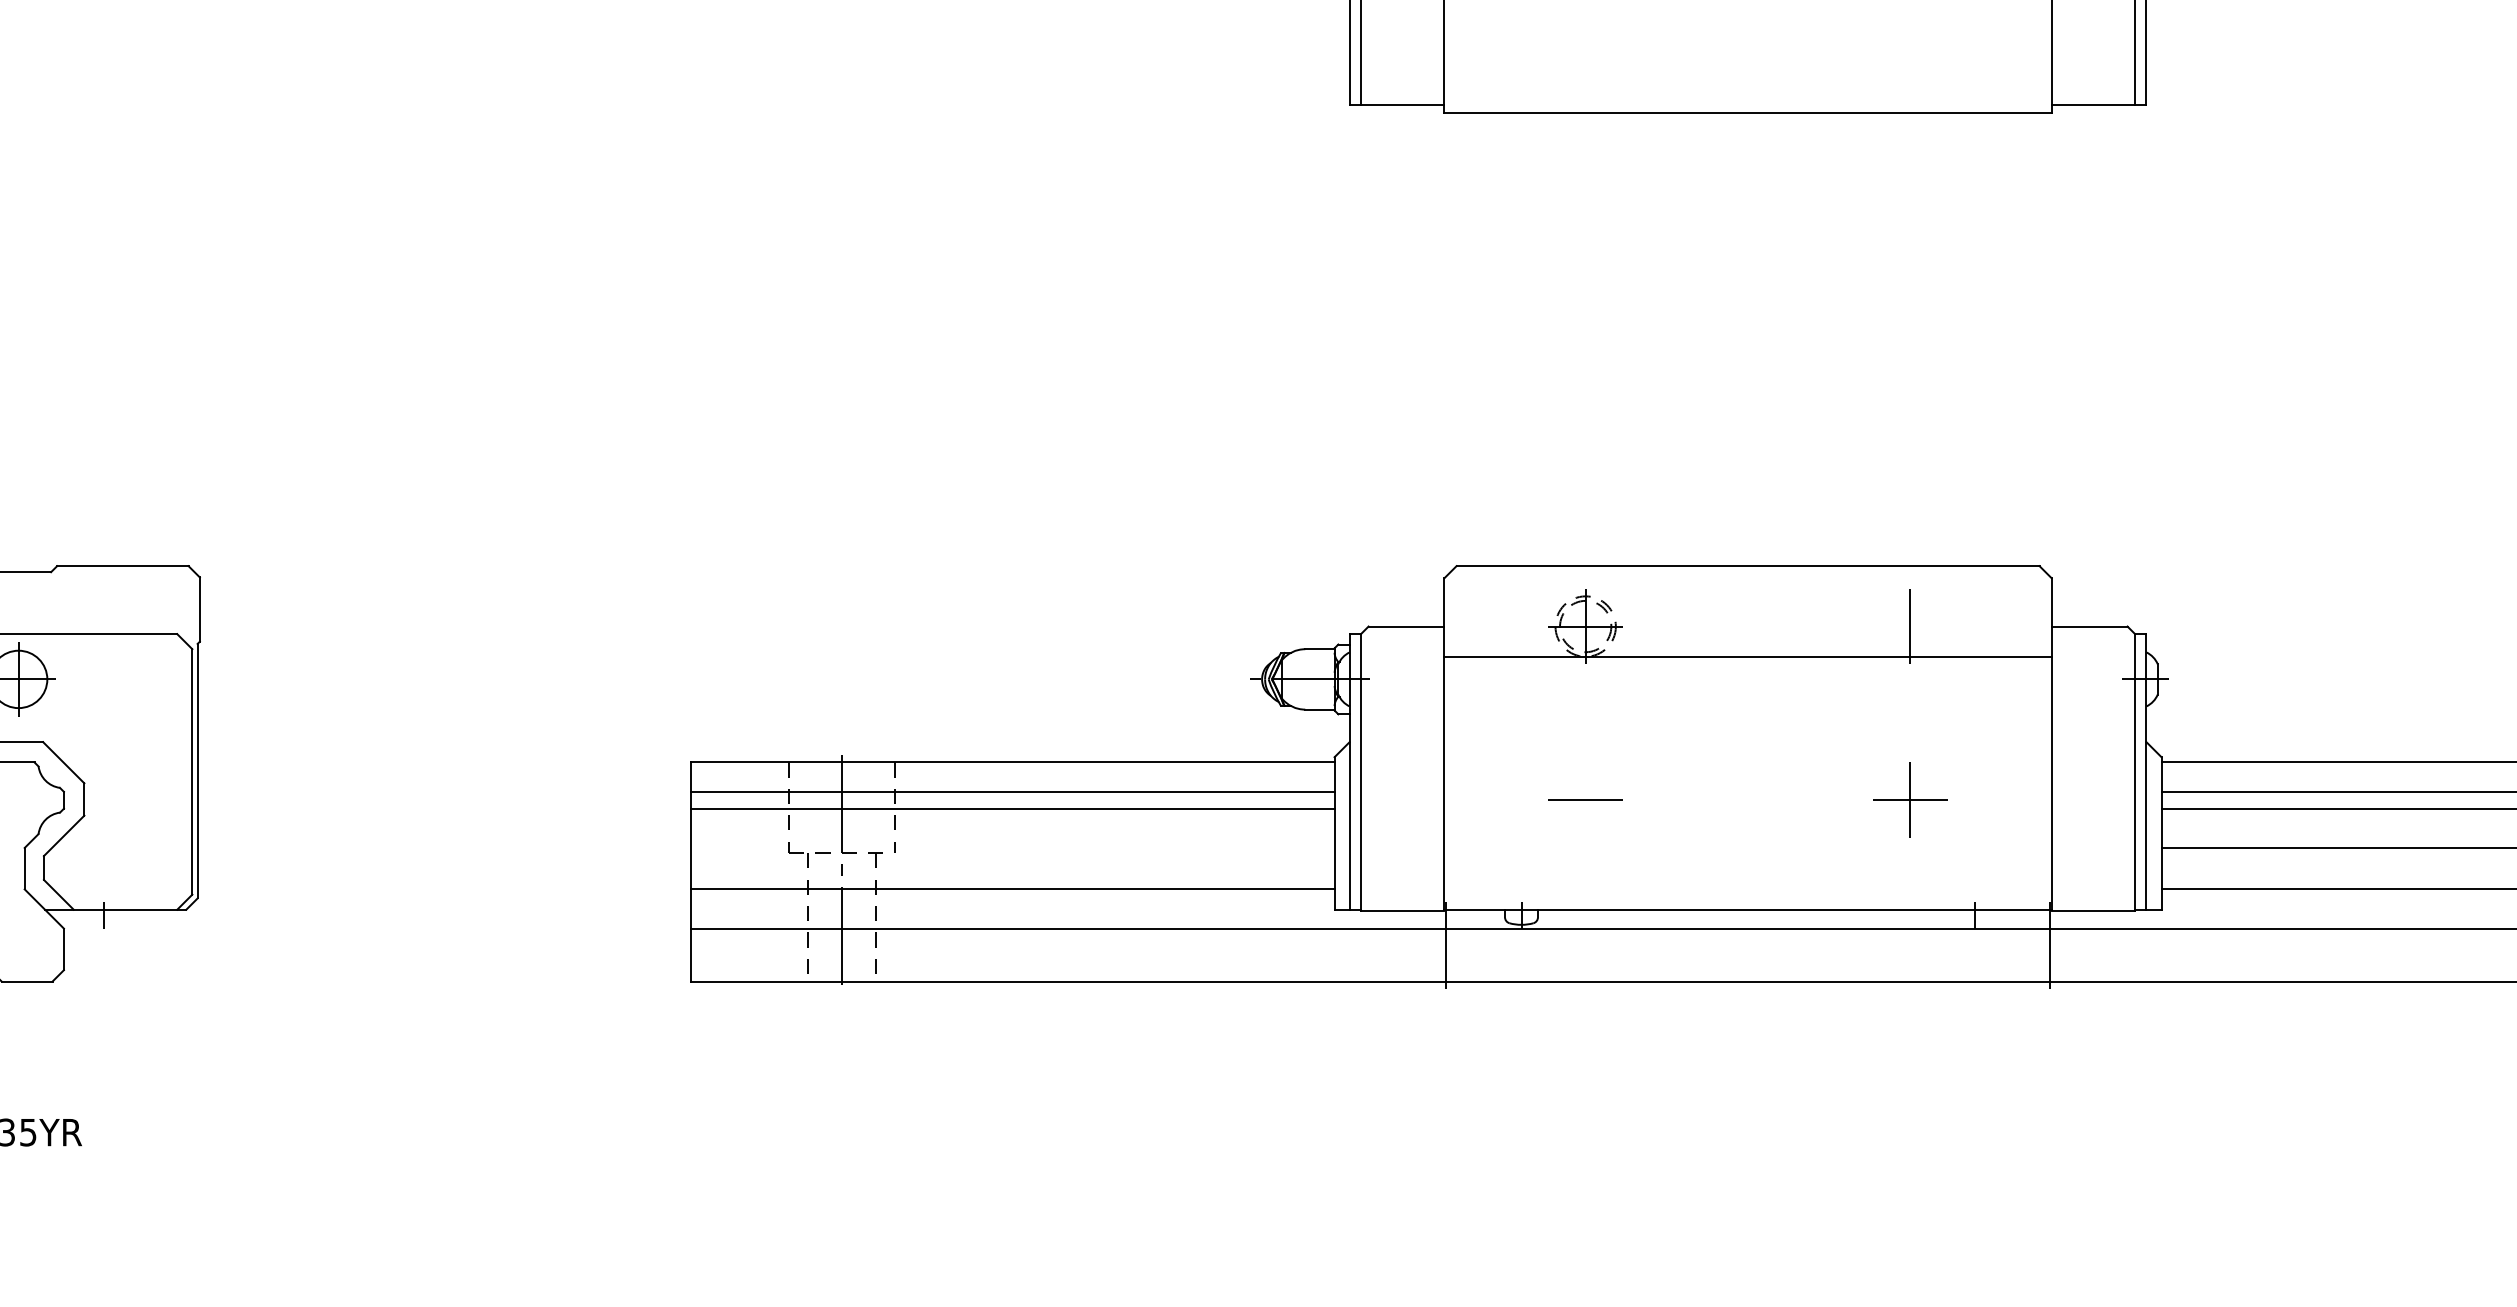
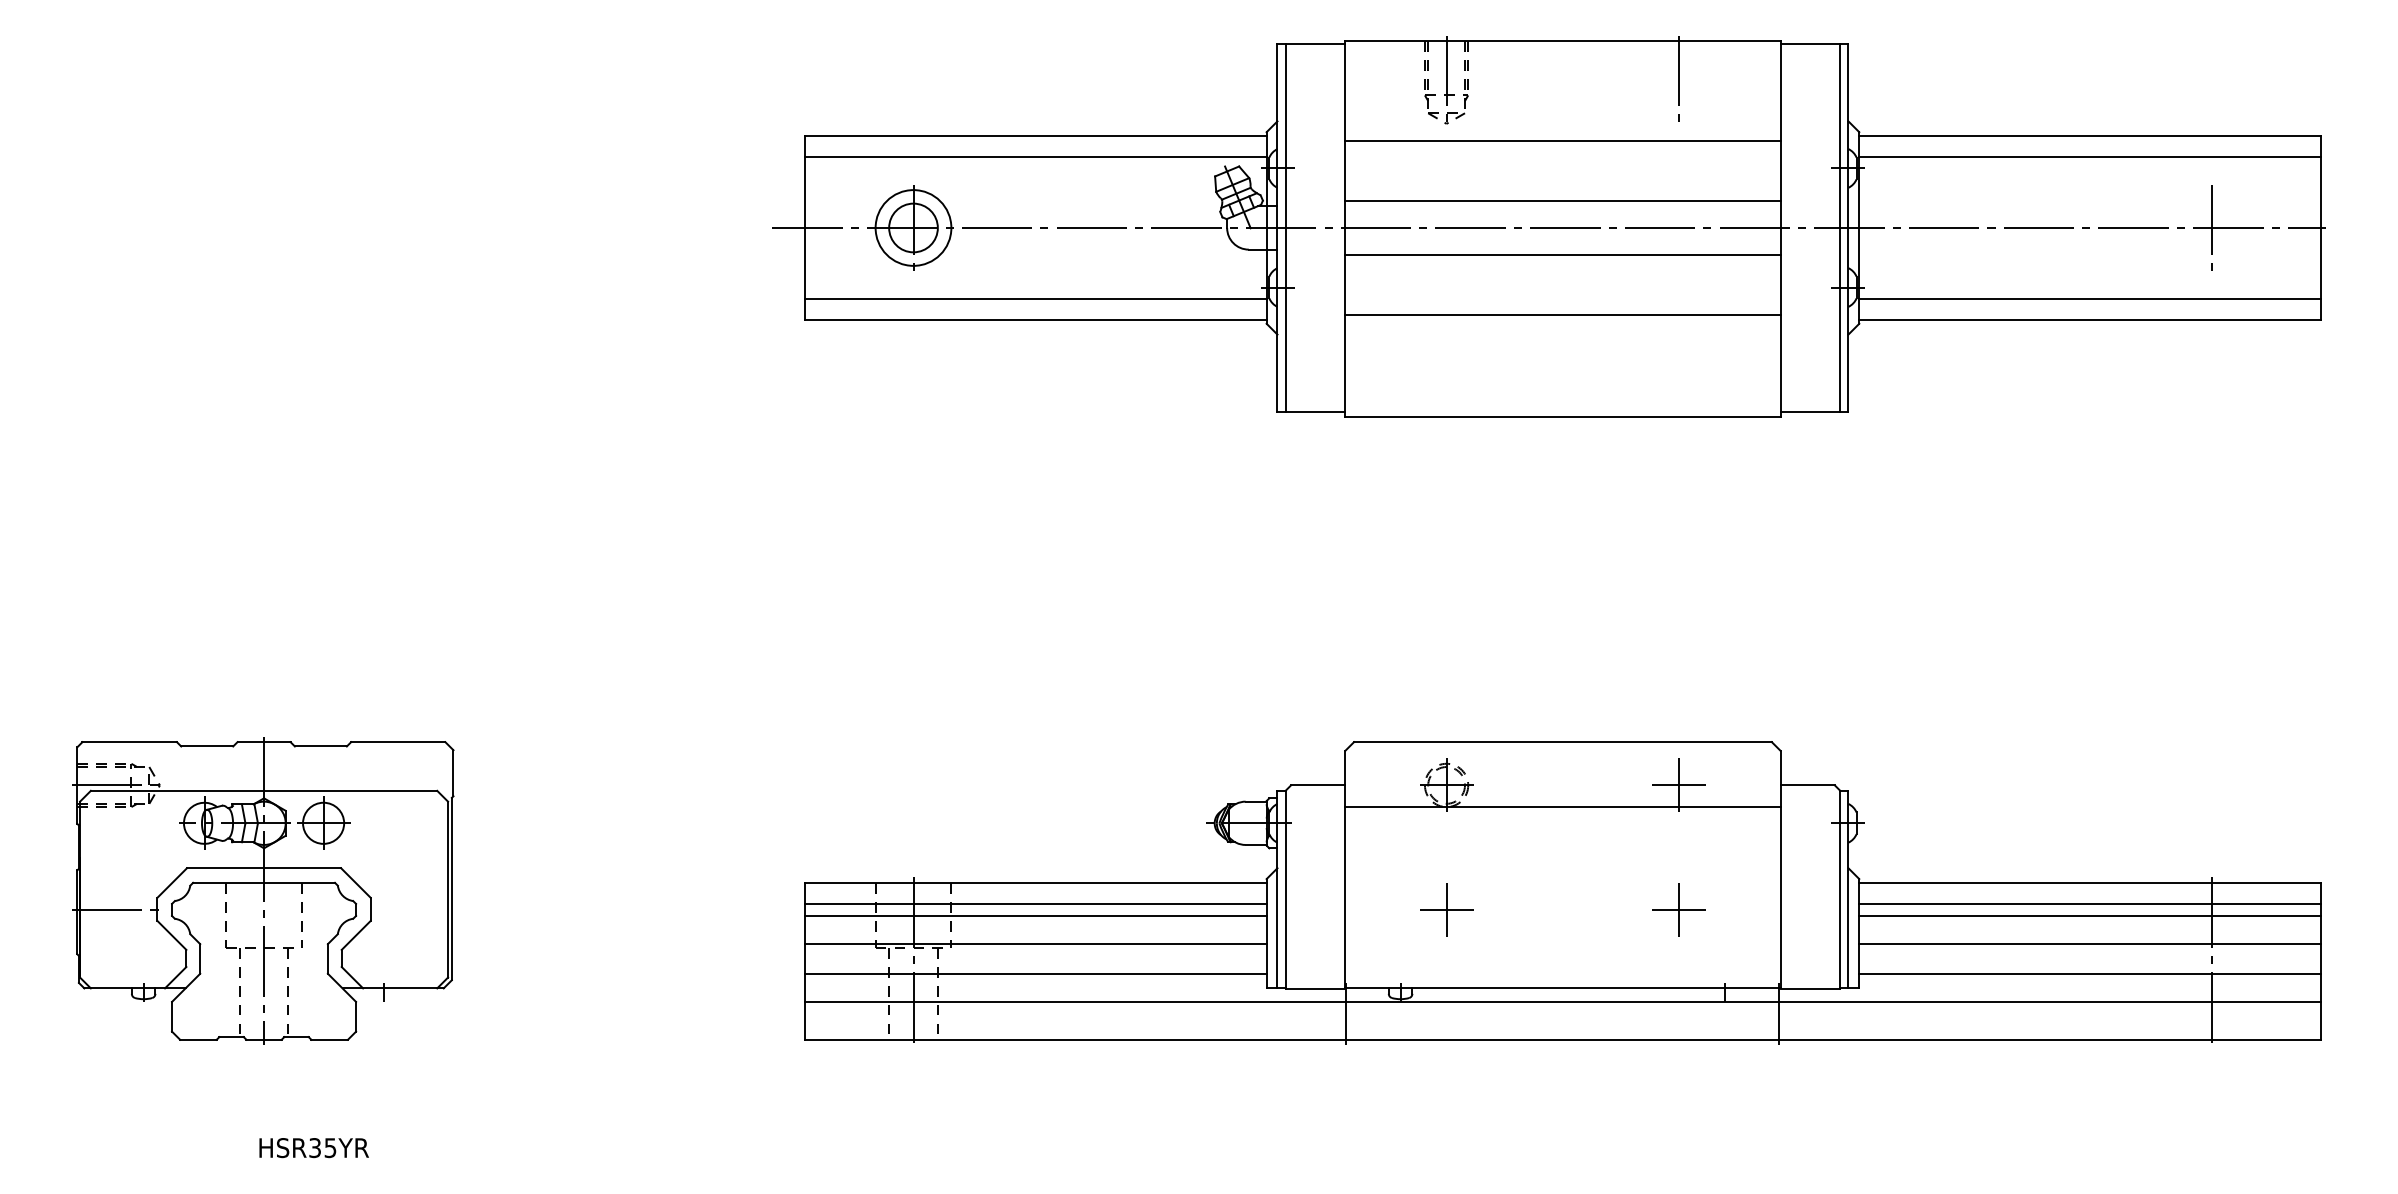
line: (1910, 626) -> (1679, 785), added
line: (1585, 799) -> (1446, 909), added
line: (1012, 848) -> (1035, 944), added

